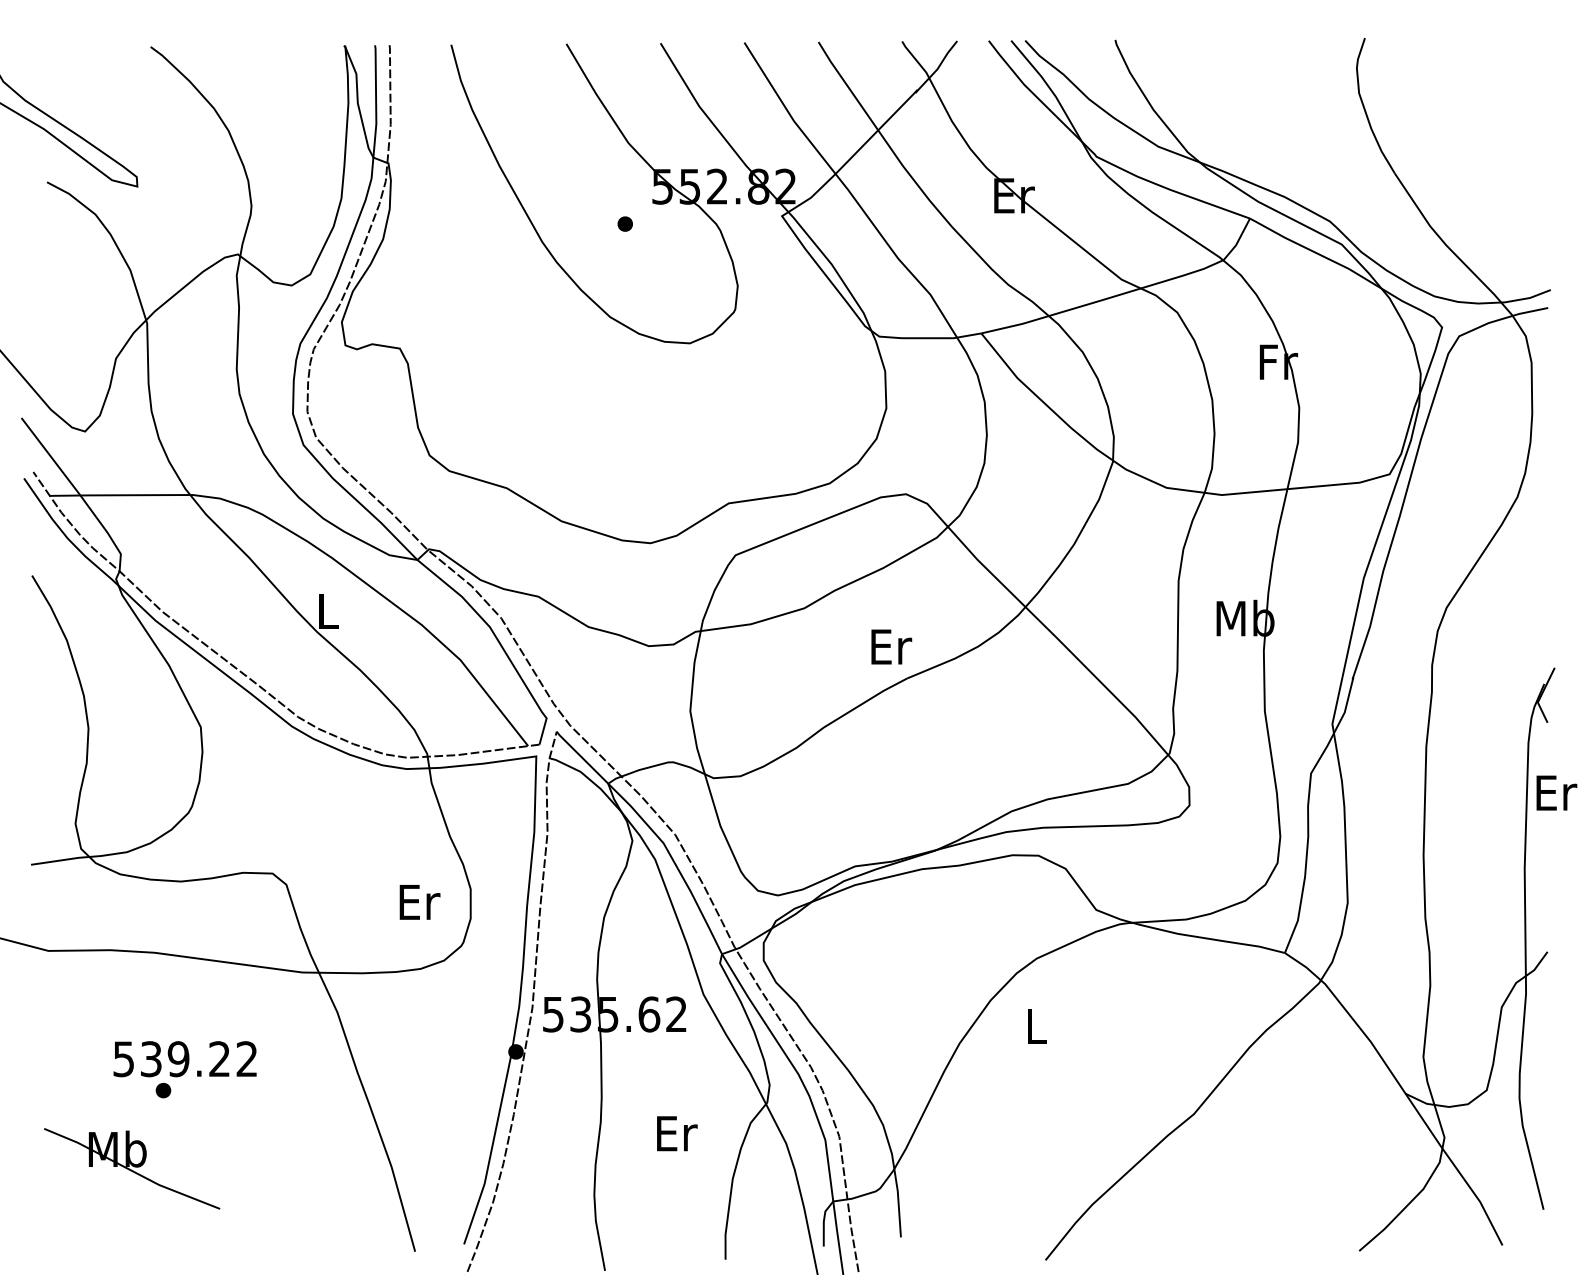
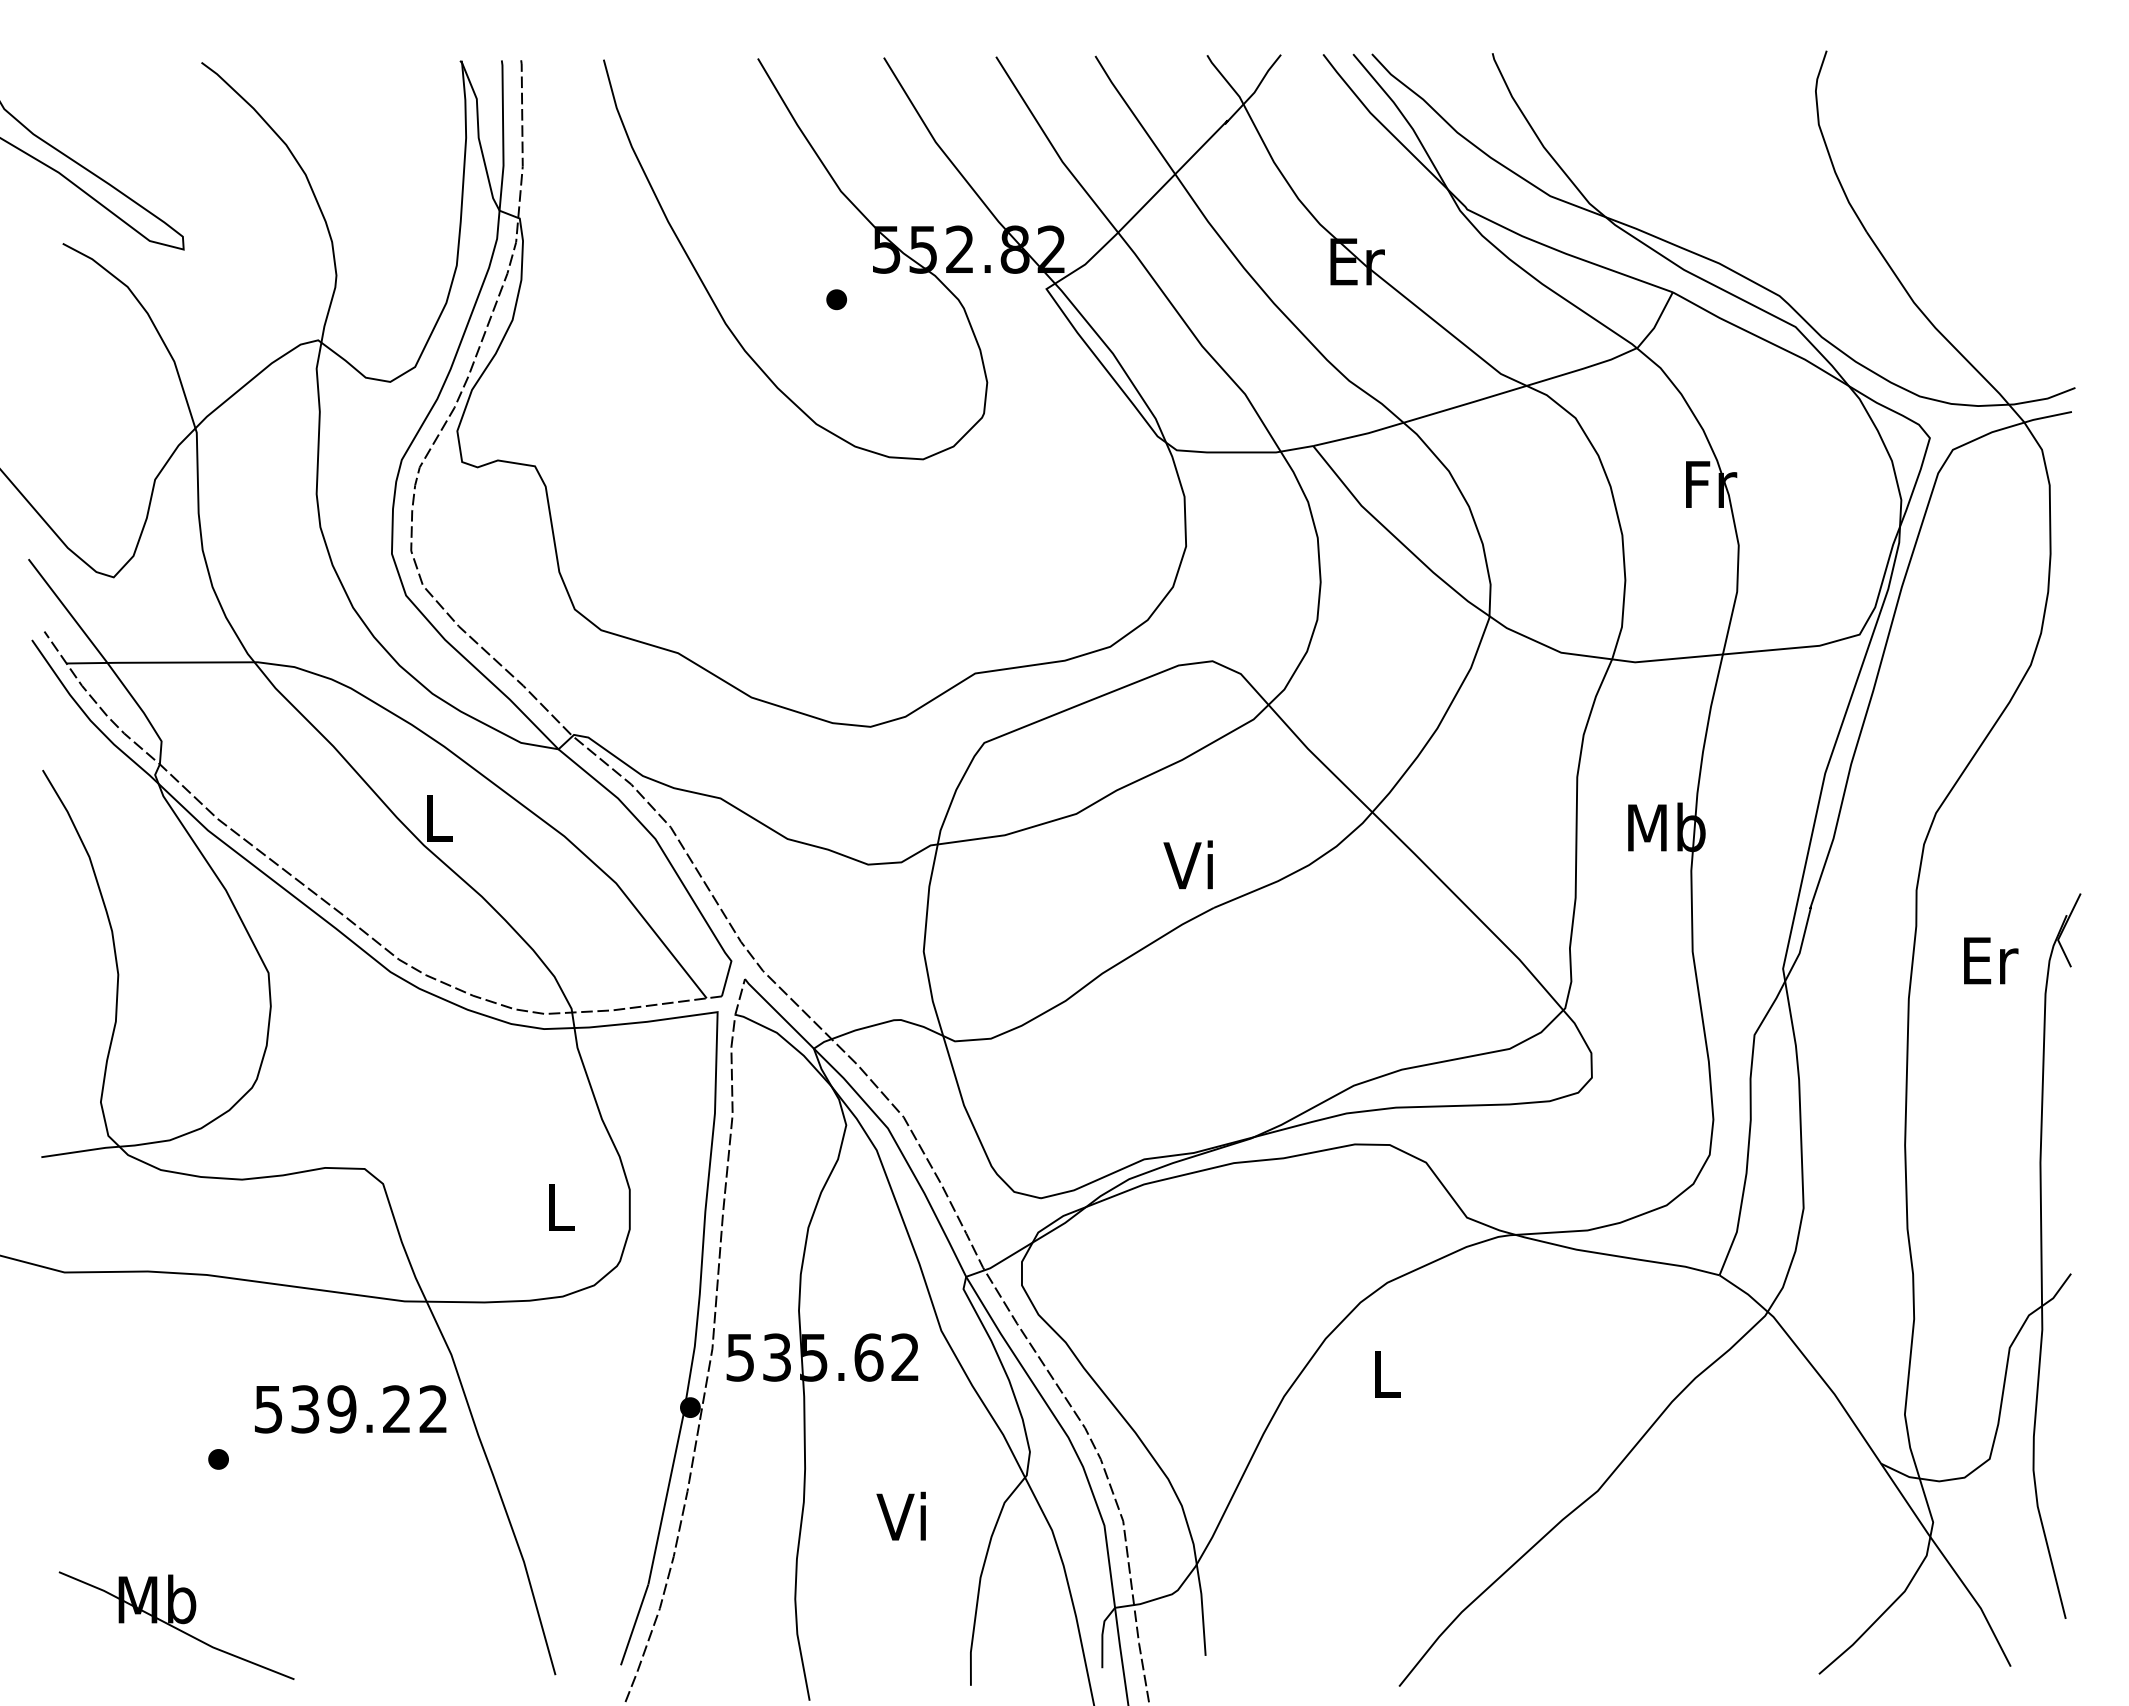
text: (890, 646) -> (1191, 865), Er -> Vi
text: (1556, 792) -> (1990, 960), moved
text: (419, 902) -> (561, 1207), Er -> L
text: (184, 1059) -> (349, 1409), moved
text: (676, 1132) -> (905, 1515), Er -> Vi
part: (132, 1168) -> (177, 1625), moved

